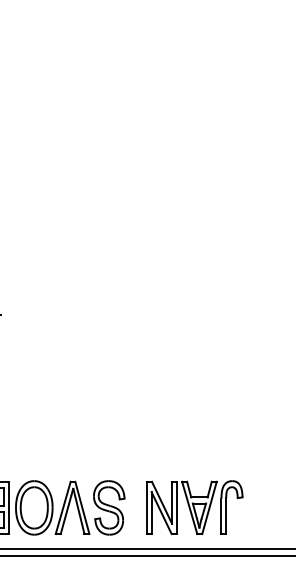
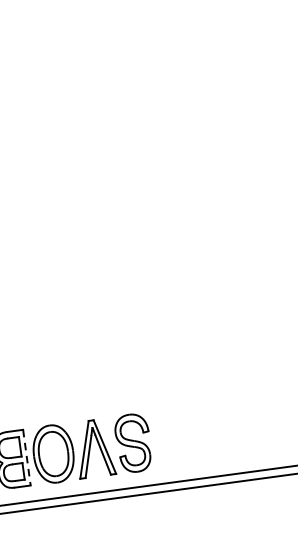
part: (194, 507) -> (224, 430), removed
line: (9, 508) -> (27, 458), solid -> dashed

